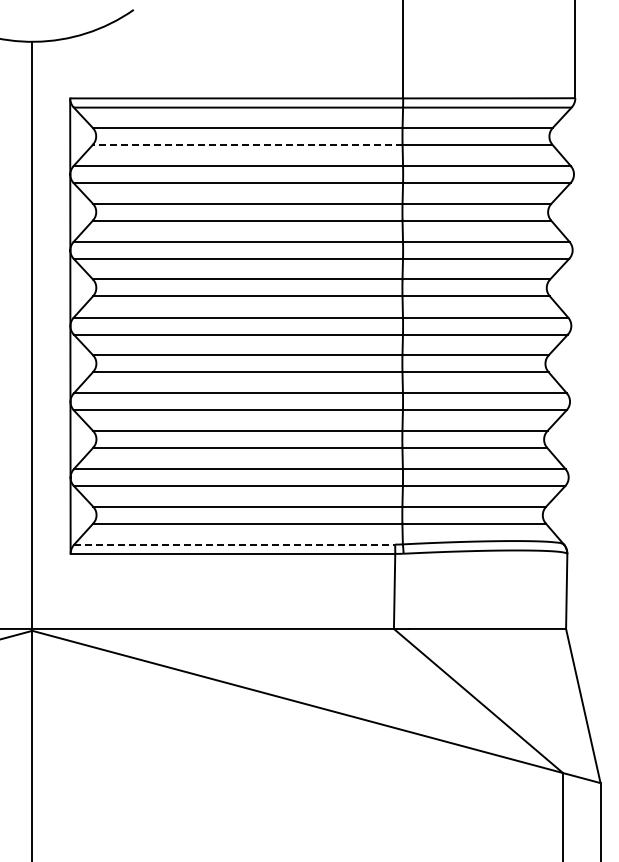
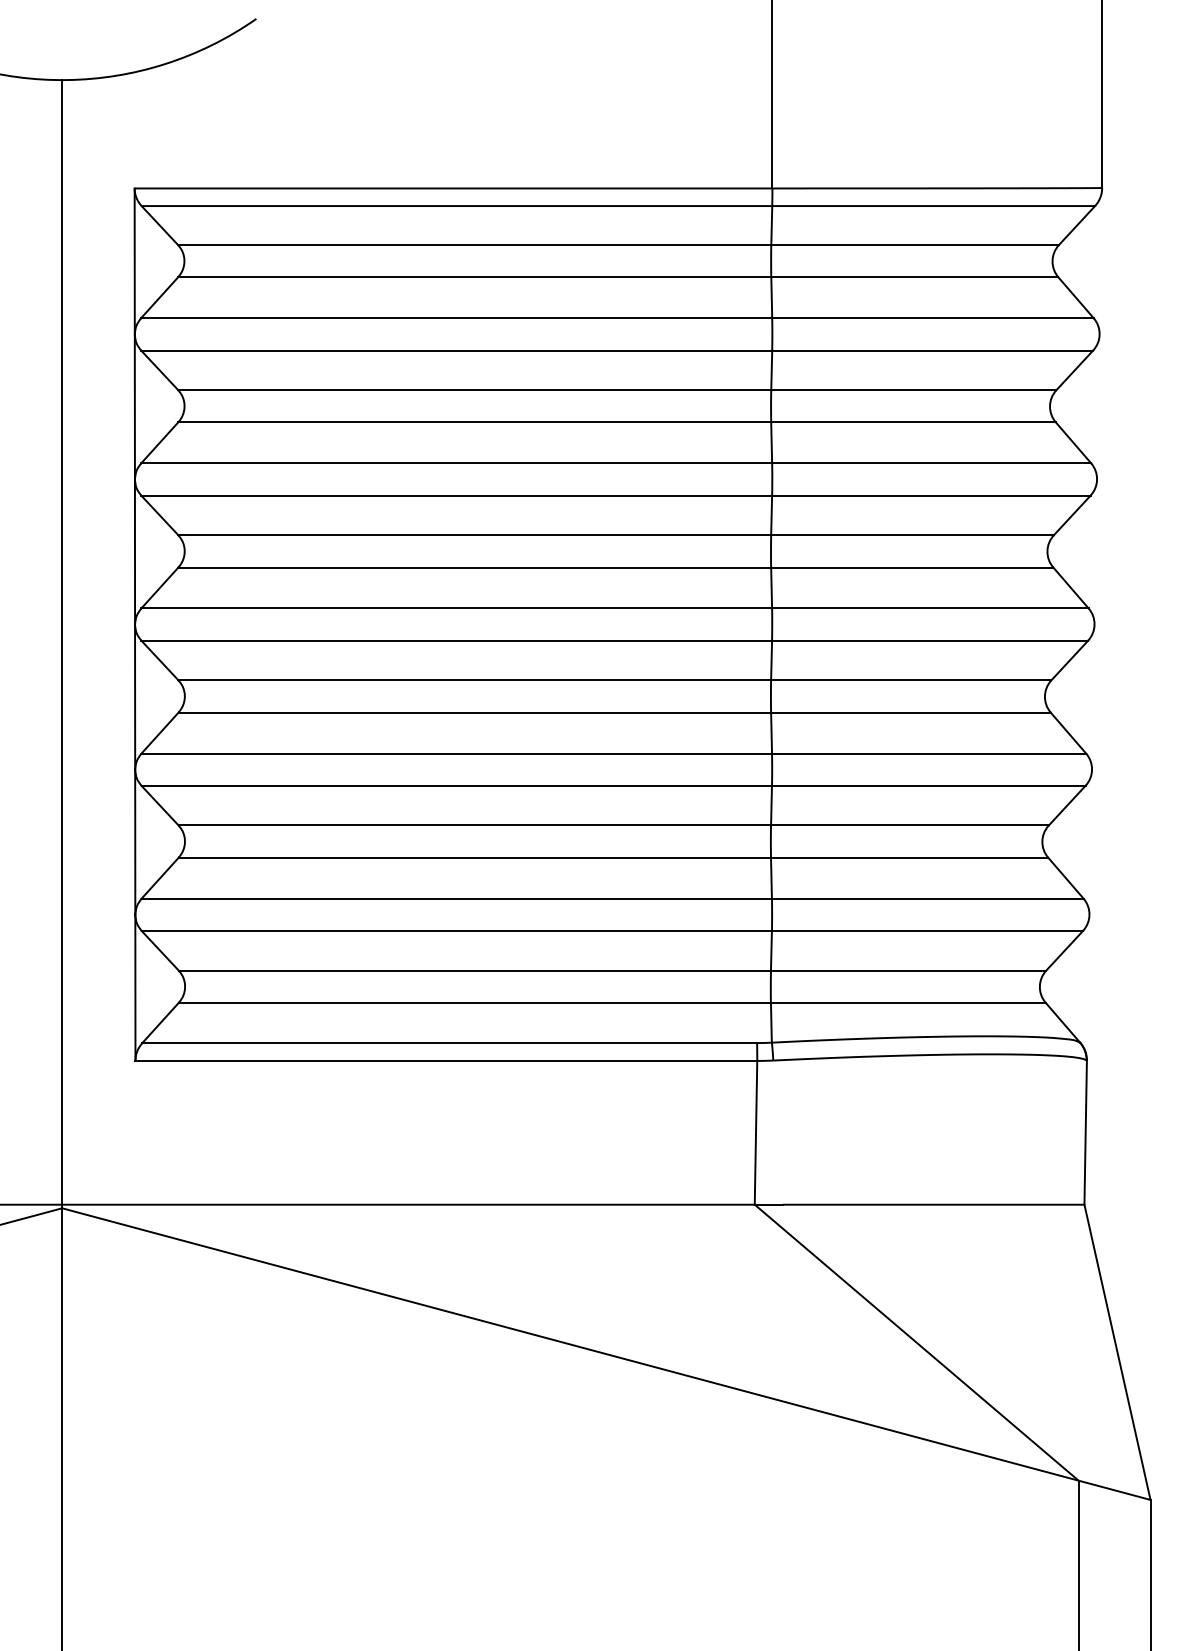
line: (247, 144) -> (474, 276), dashed -> solid
line: (235, 544) -> (451, 1042), dashed -> solid

